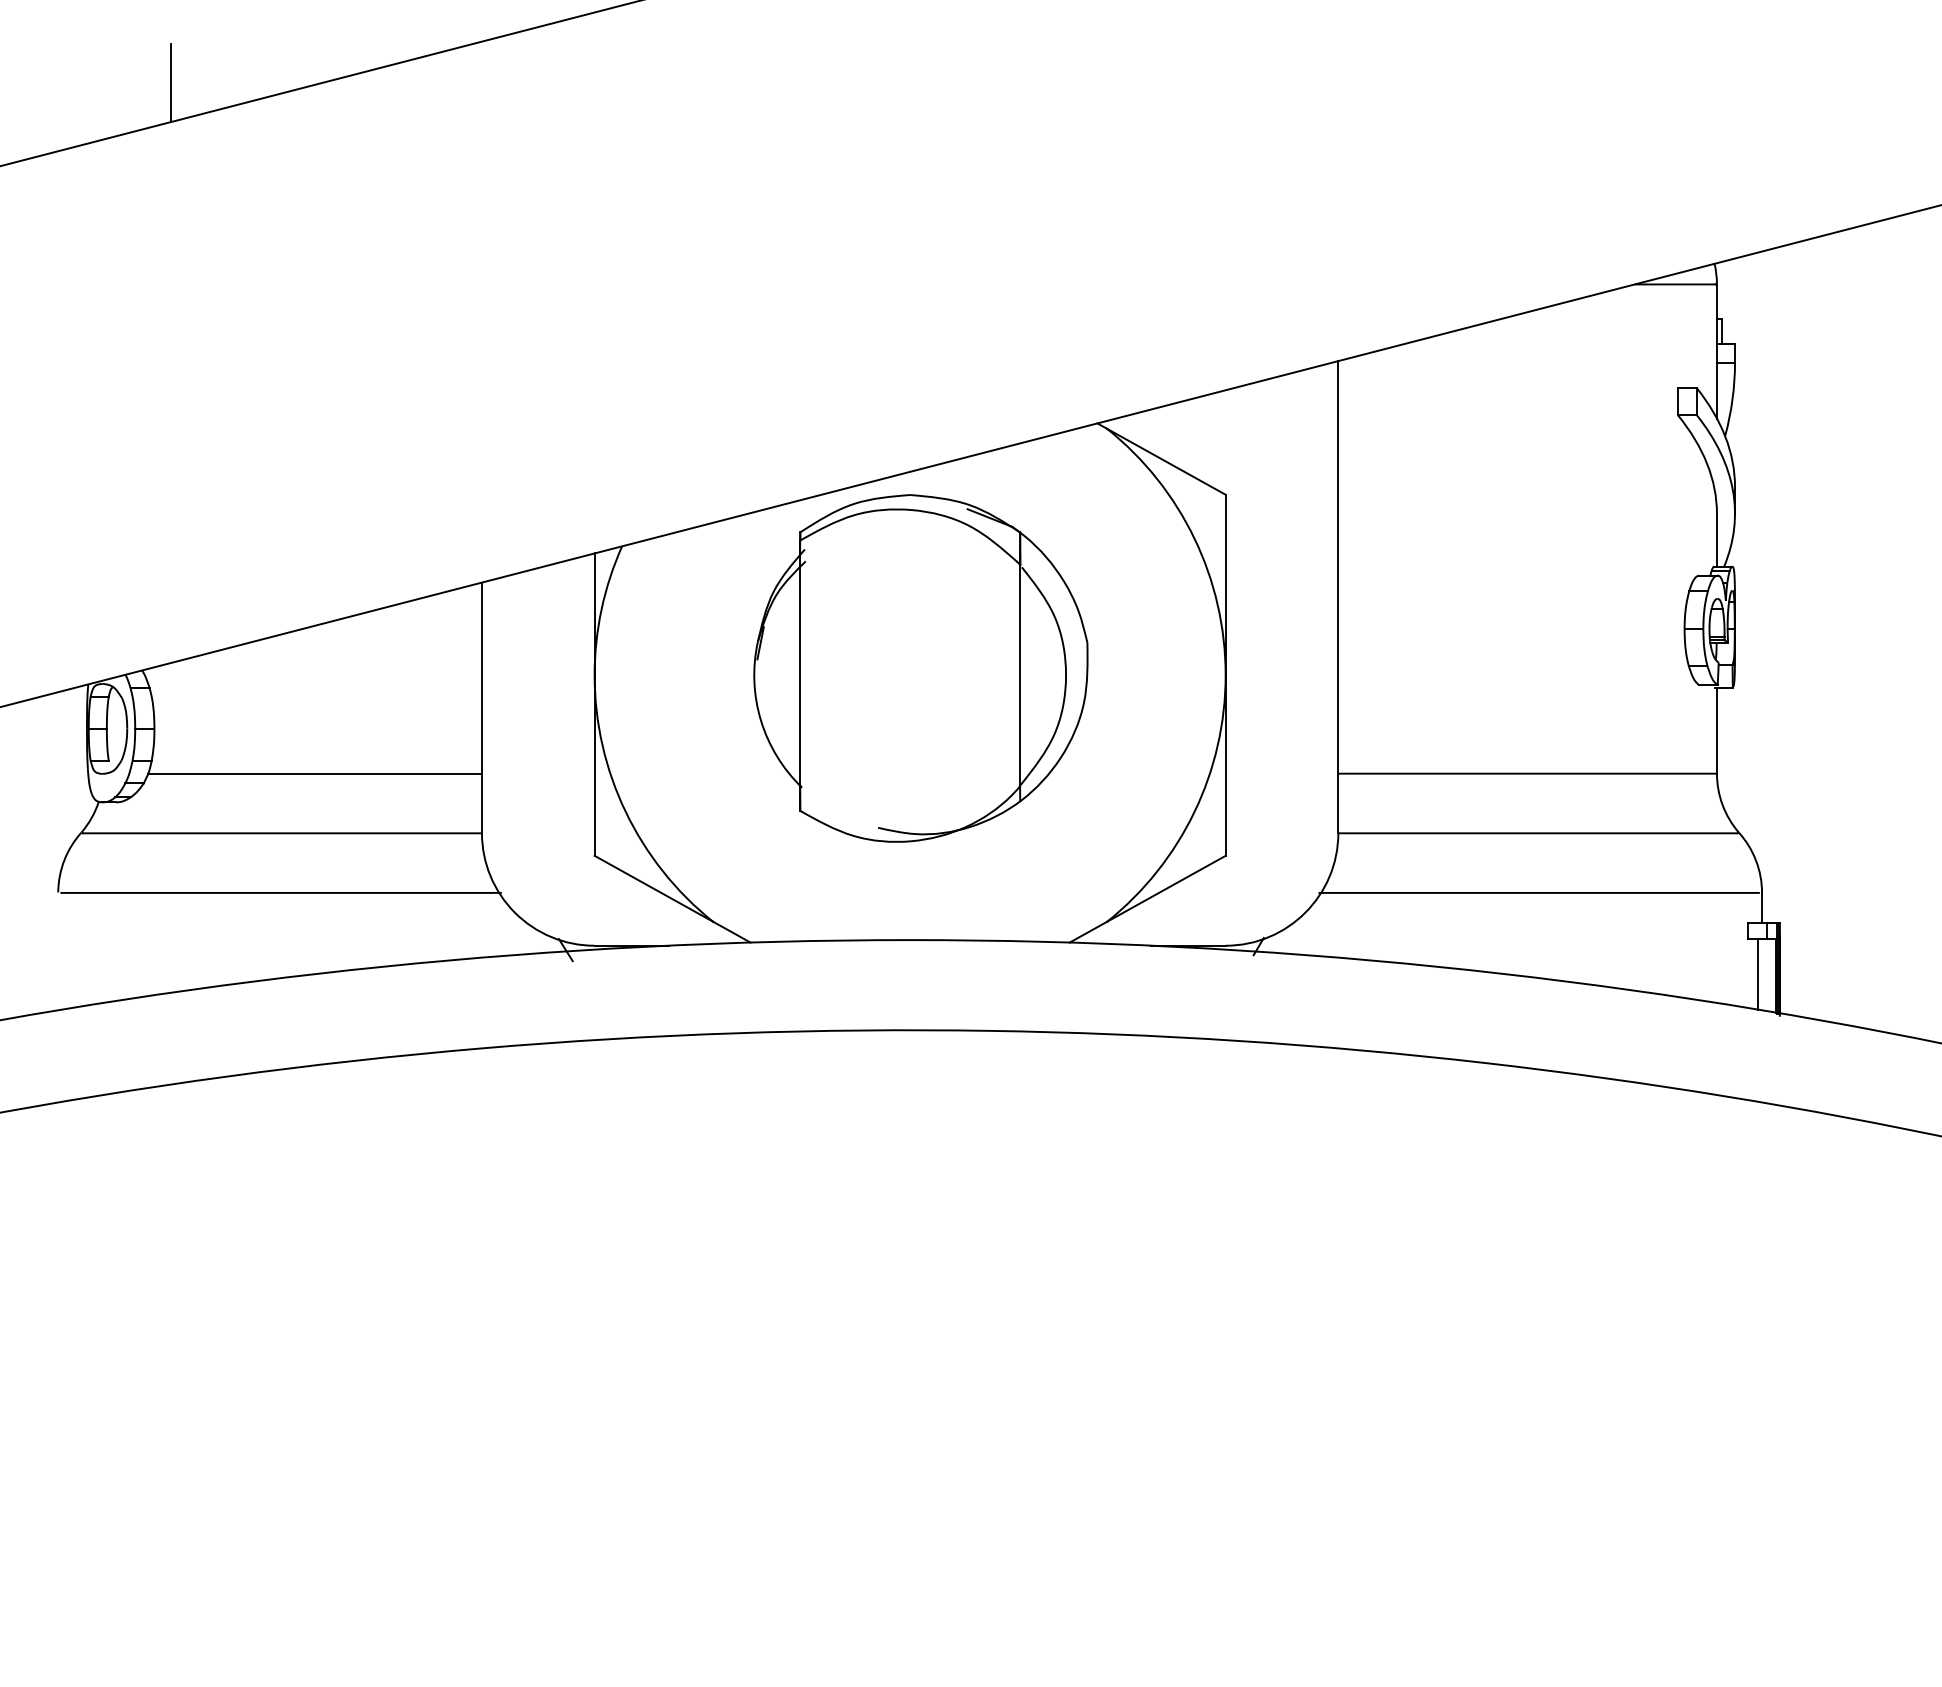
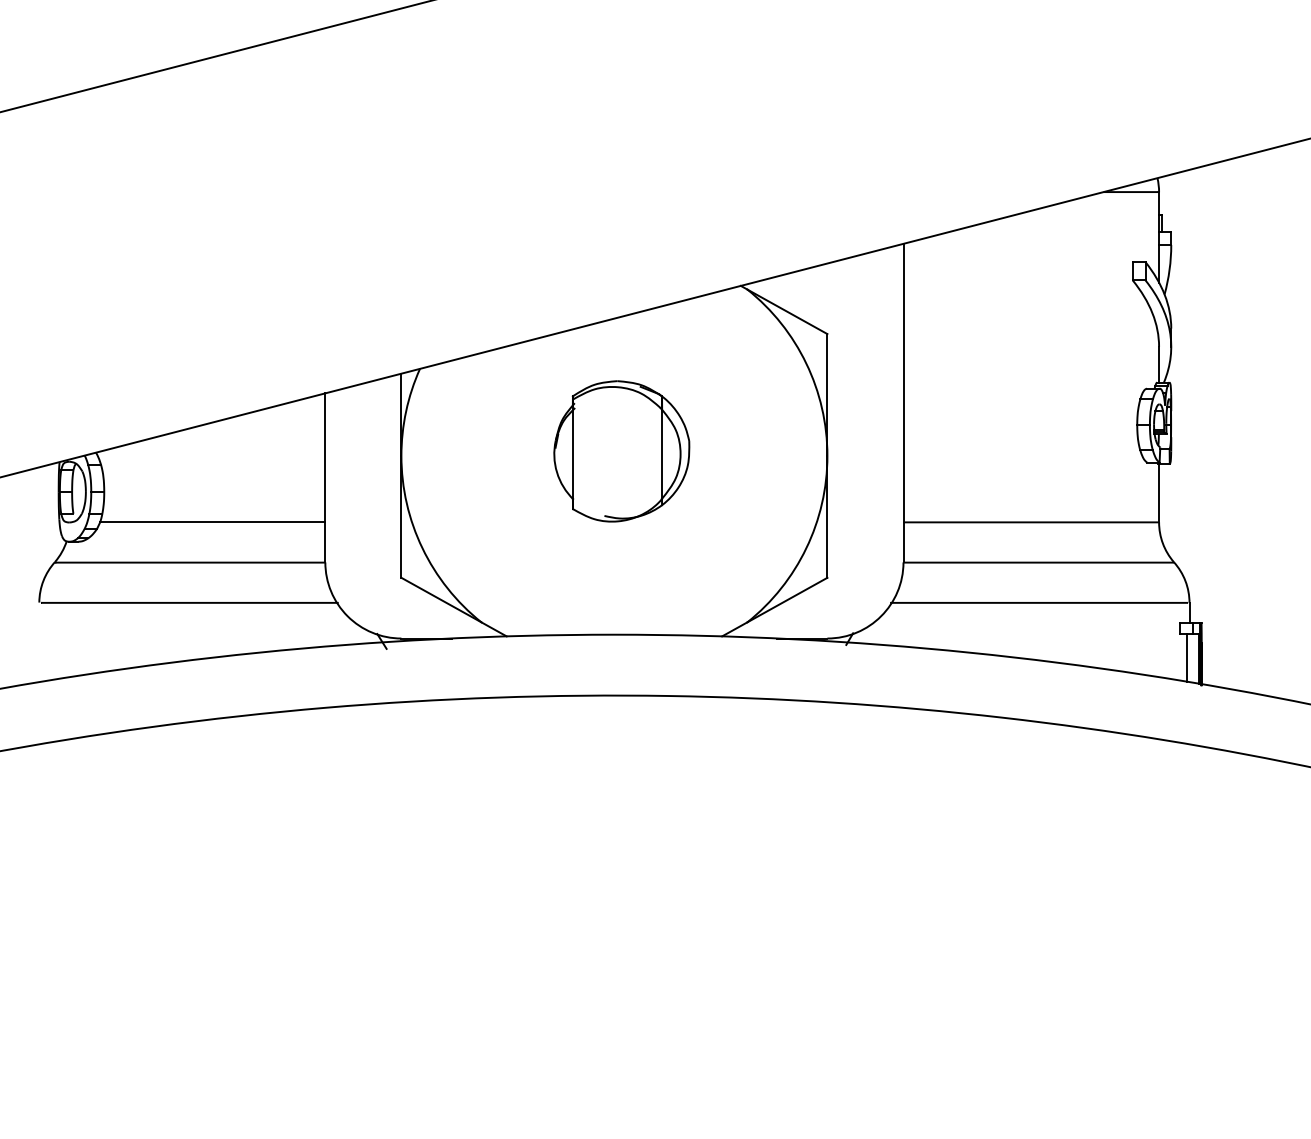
line: (171, 82) -> (115, 55), removed
part: (920, 668) -> (621, 451), size x0.6

